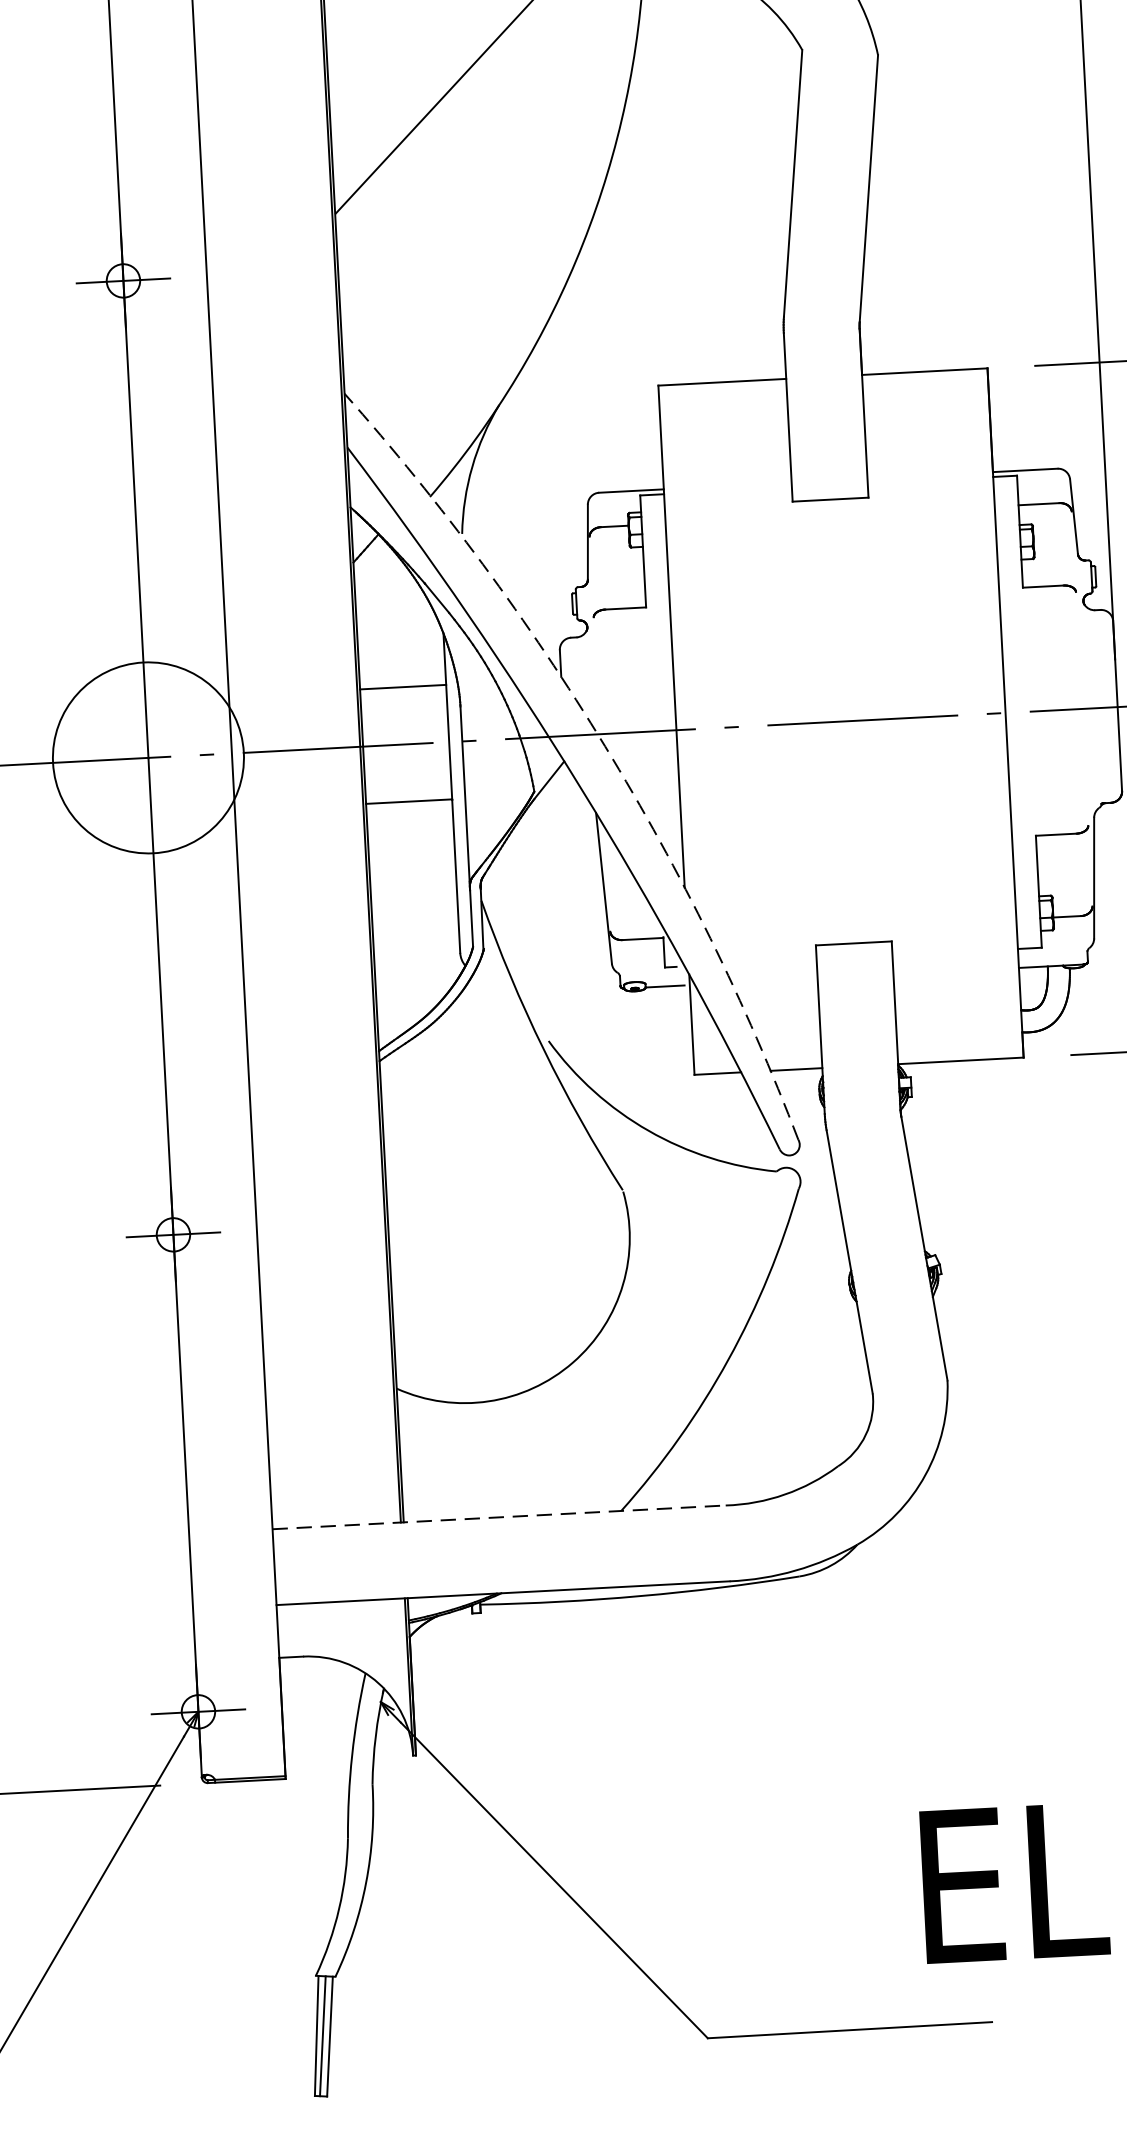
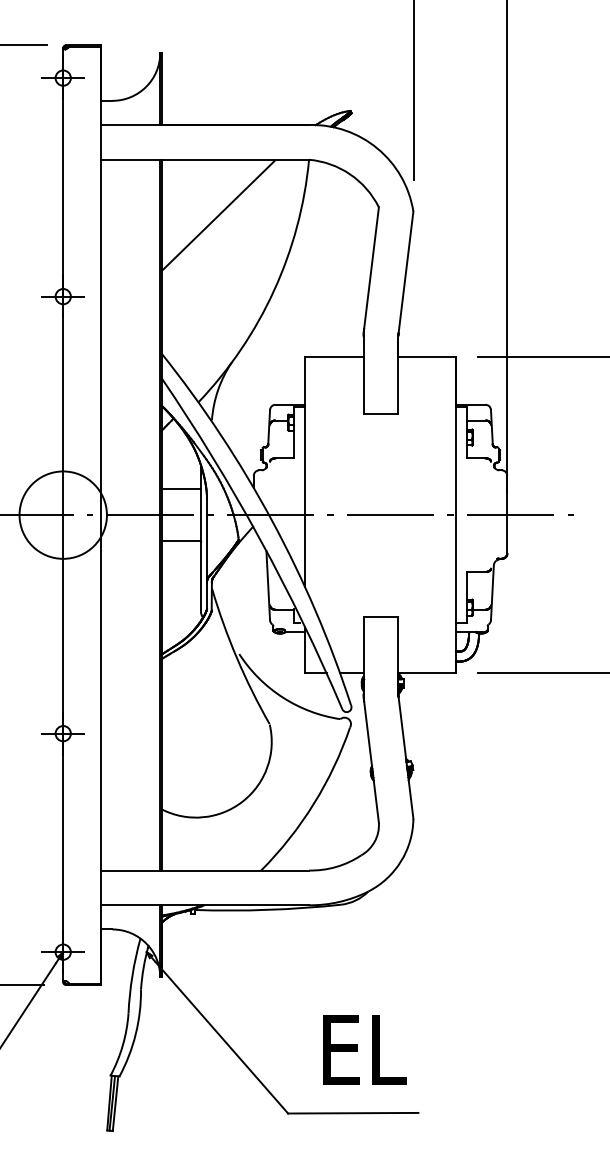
arc: (605, 745) -> (272, 520), dashed -> solid
line: (499, 1517) -> (205, 870), dashed -> solid
text: (1013, 1882) -> (364, 1049), moved

